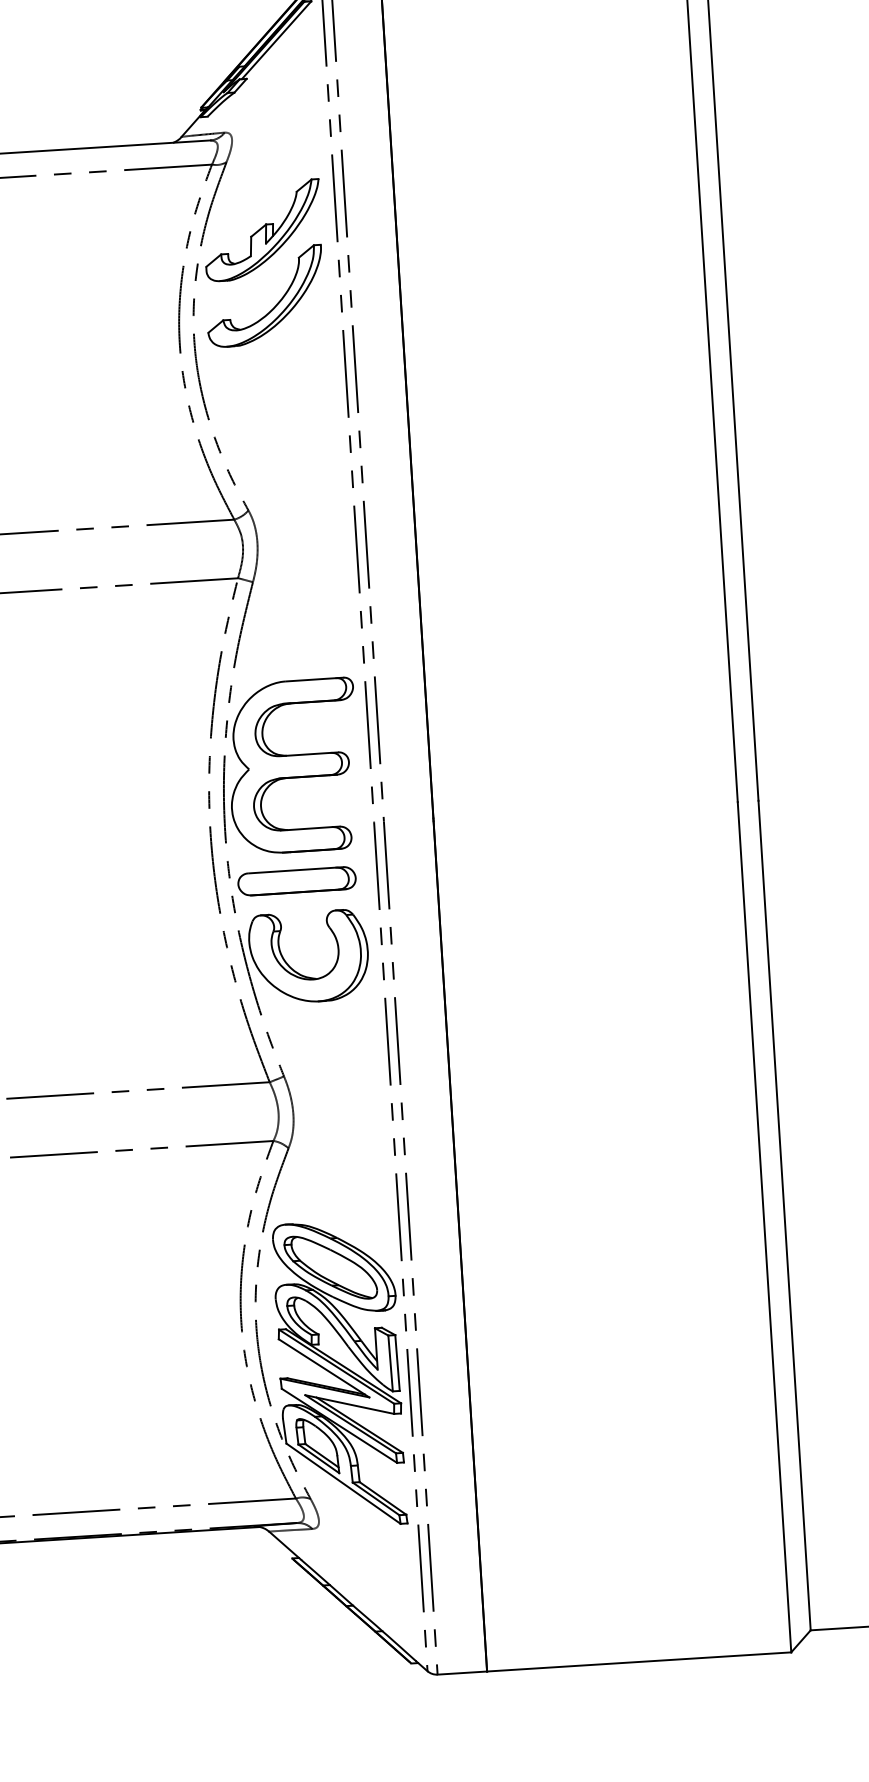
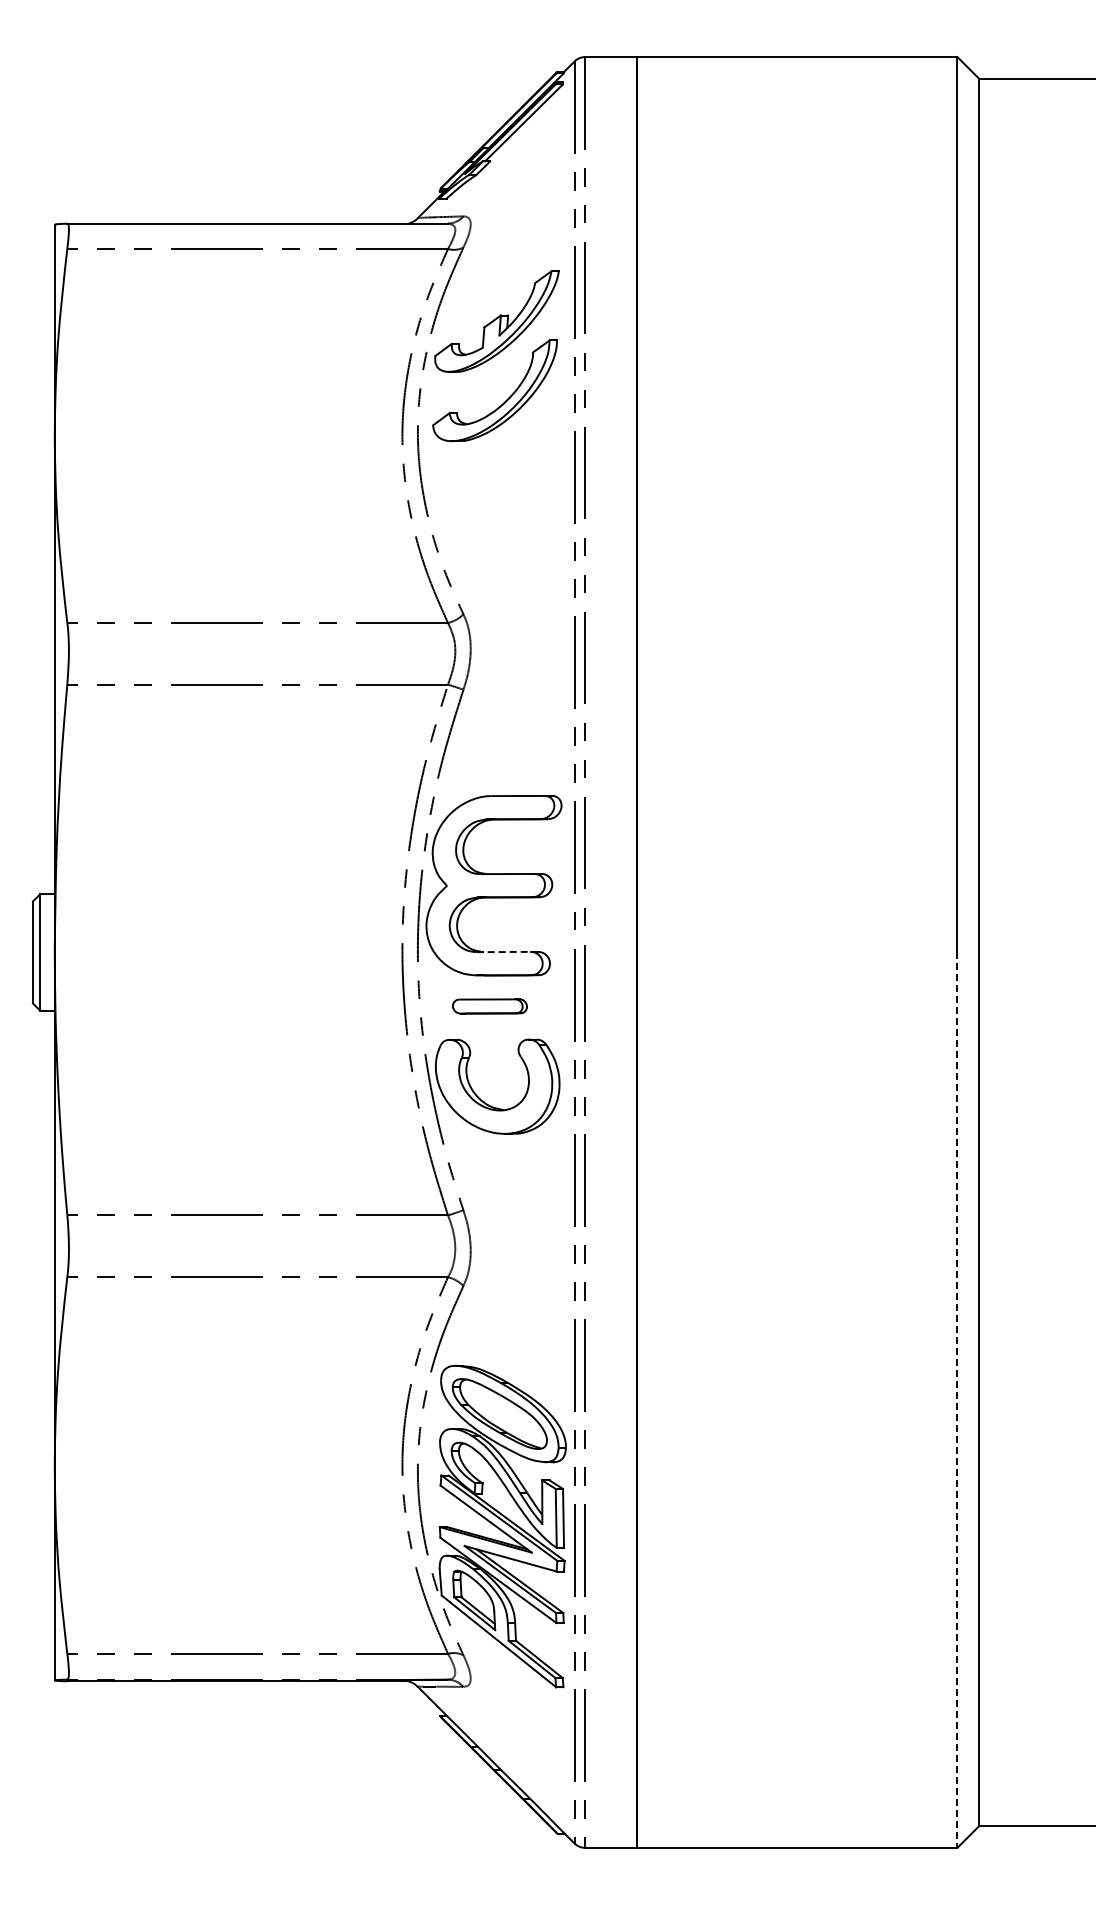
line: (307, 829) -> (504, 952), solid -> dashed
part: (296, 881) -> (489, 1006), size x0.6
line: (764, 1227) -> (957, 1400), solid -> dashed

